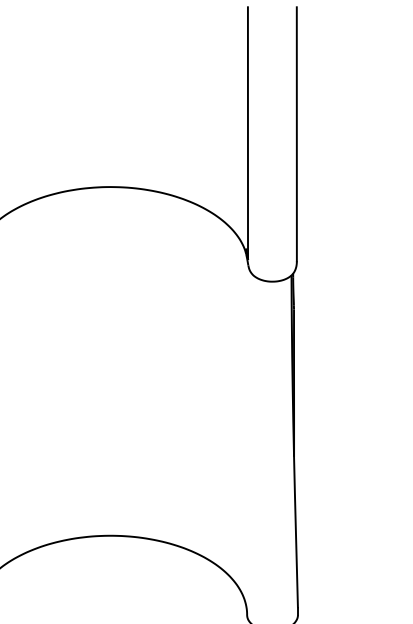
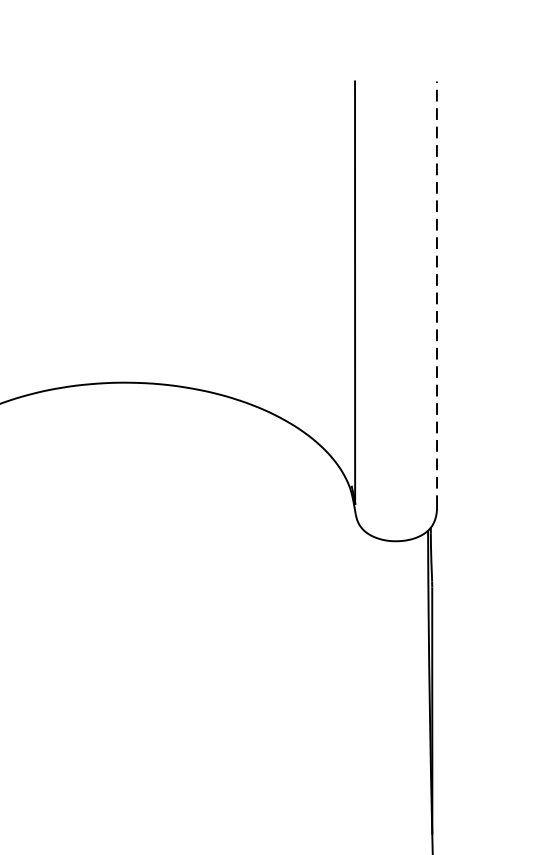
line: (296, 133) -> (436, 292), solid -> dashed

